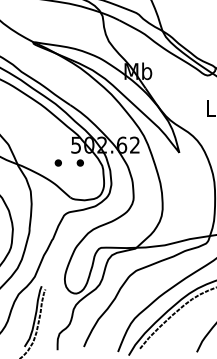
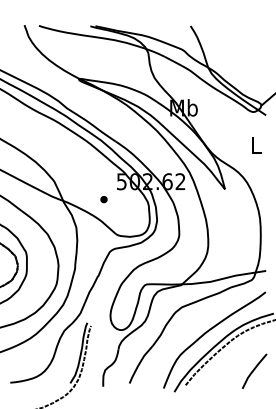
part: (79, 162) -> (125, 199), removed

